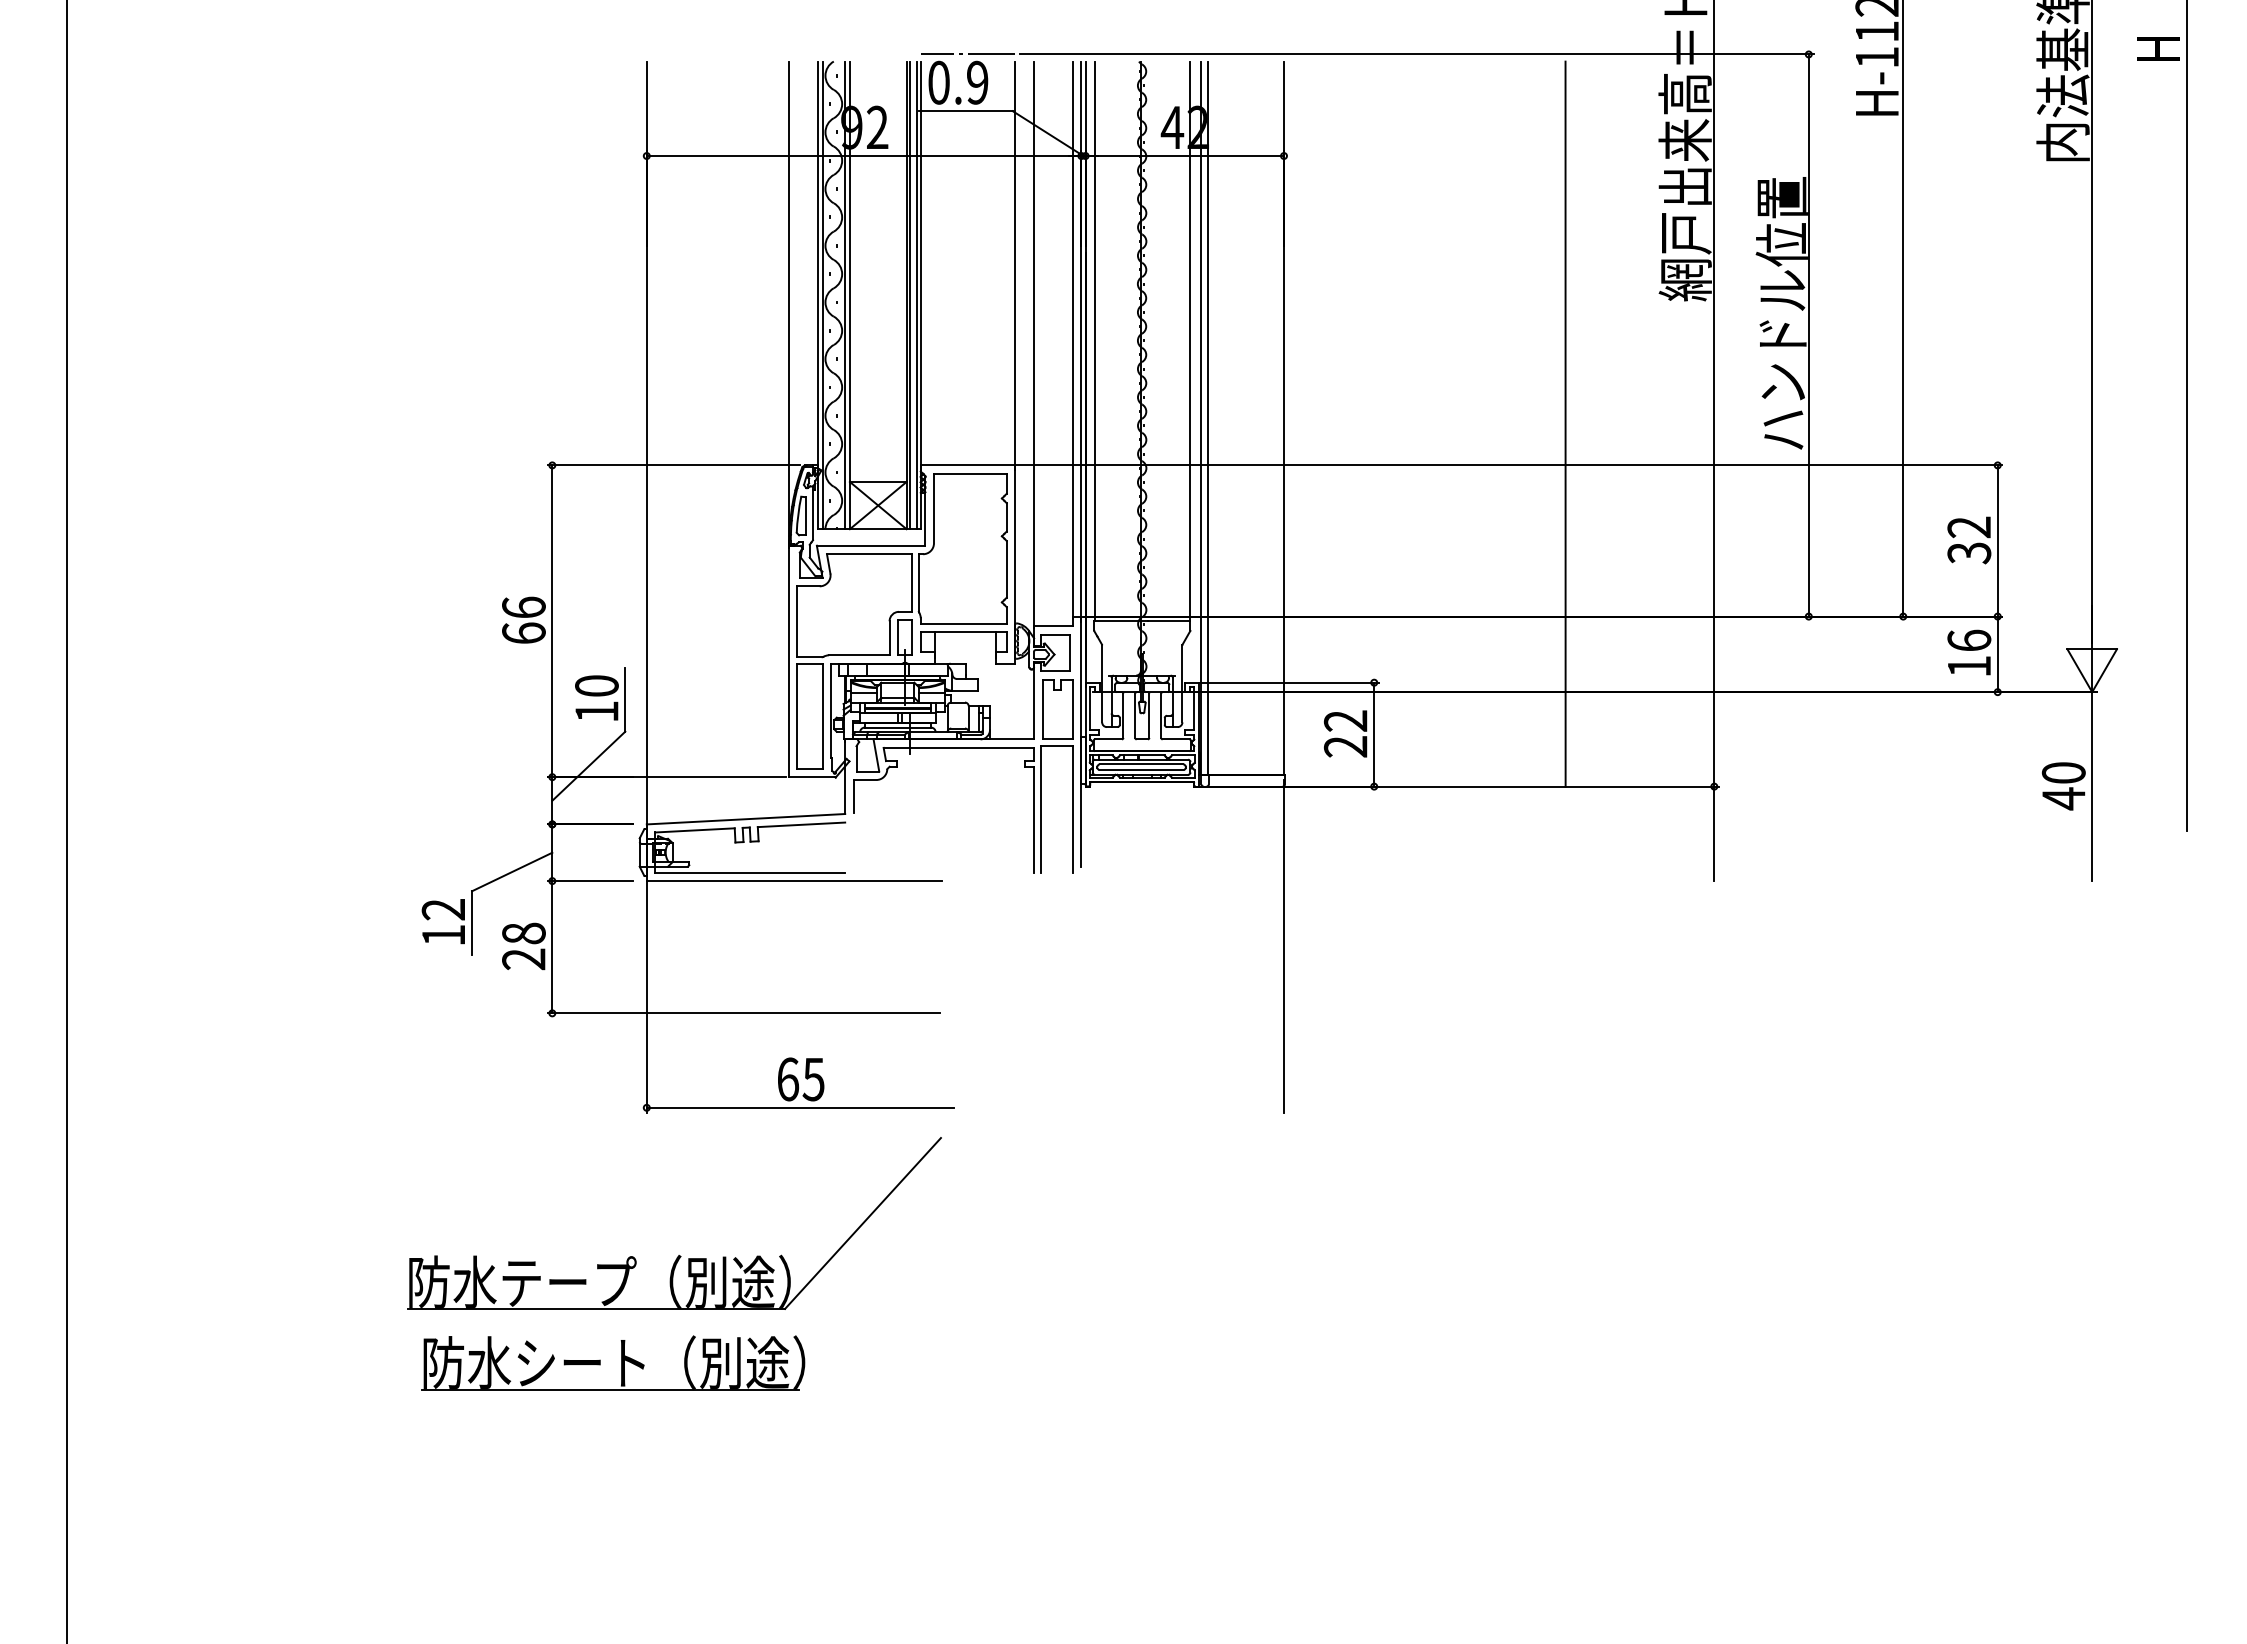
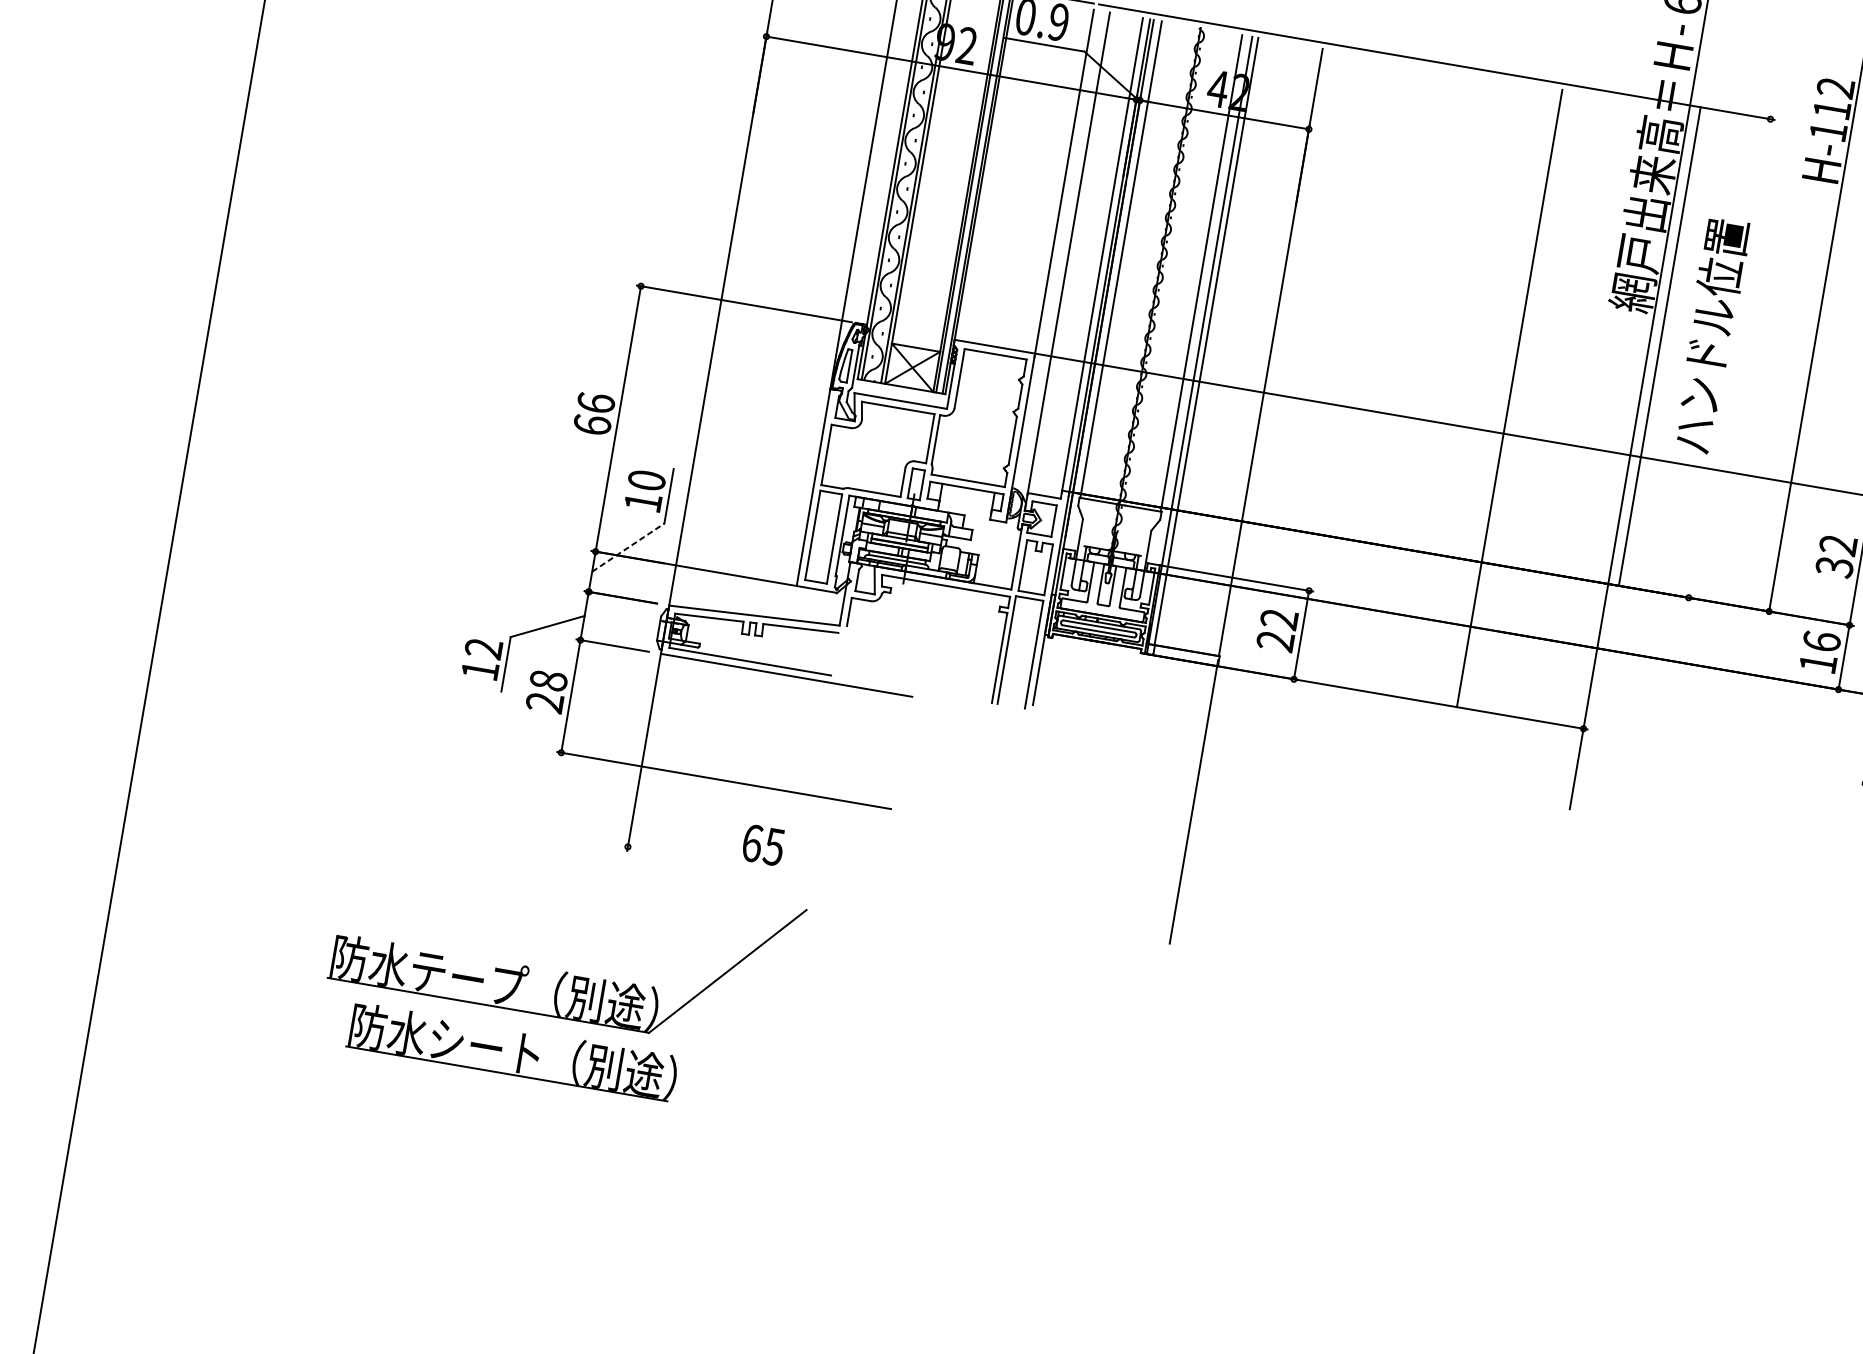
line: (1808, 335) -> (1659, 346), moved
line: (589, 765) -> (628, 547), solid -> dashed
line: (799, 1107) -> (758, 868), removed
part: (679, 1254) -> (567, 971), moved
part: (621, 1362) -> (519, 1052), moved

